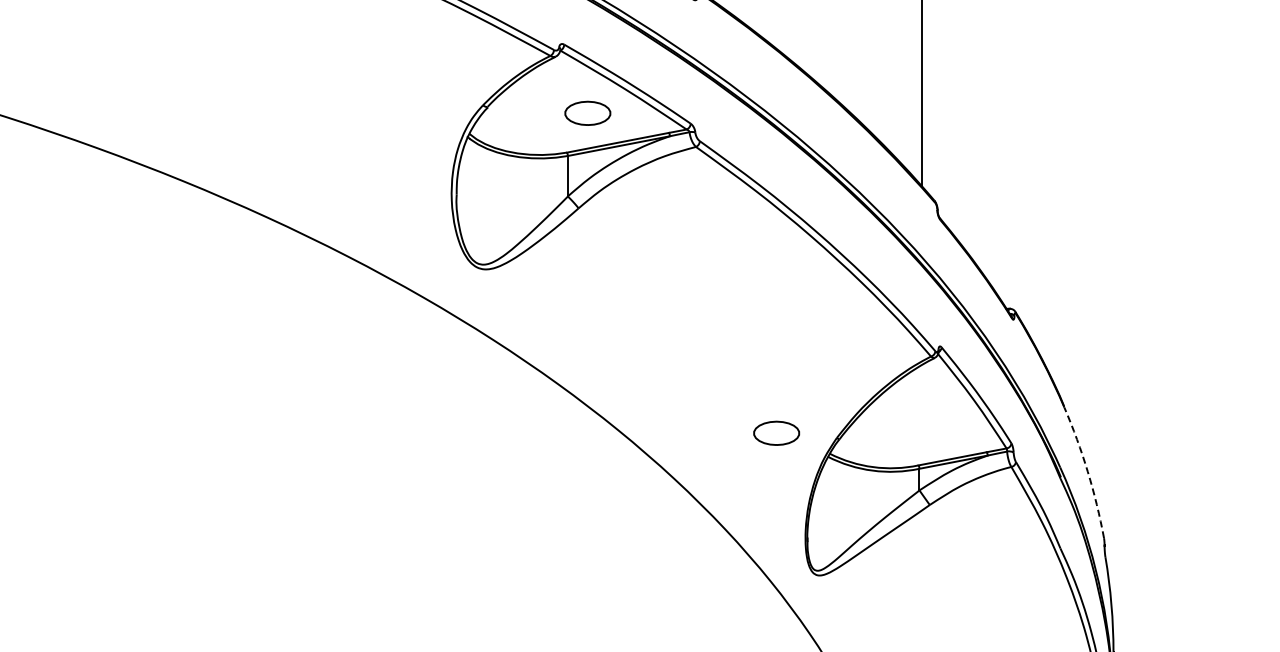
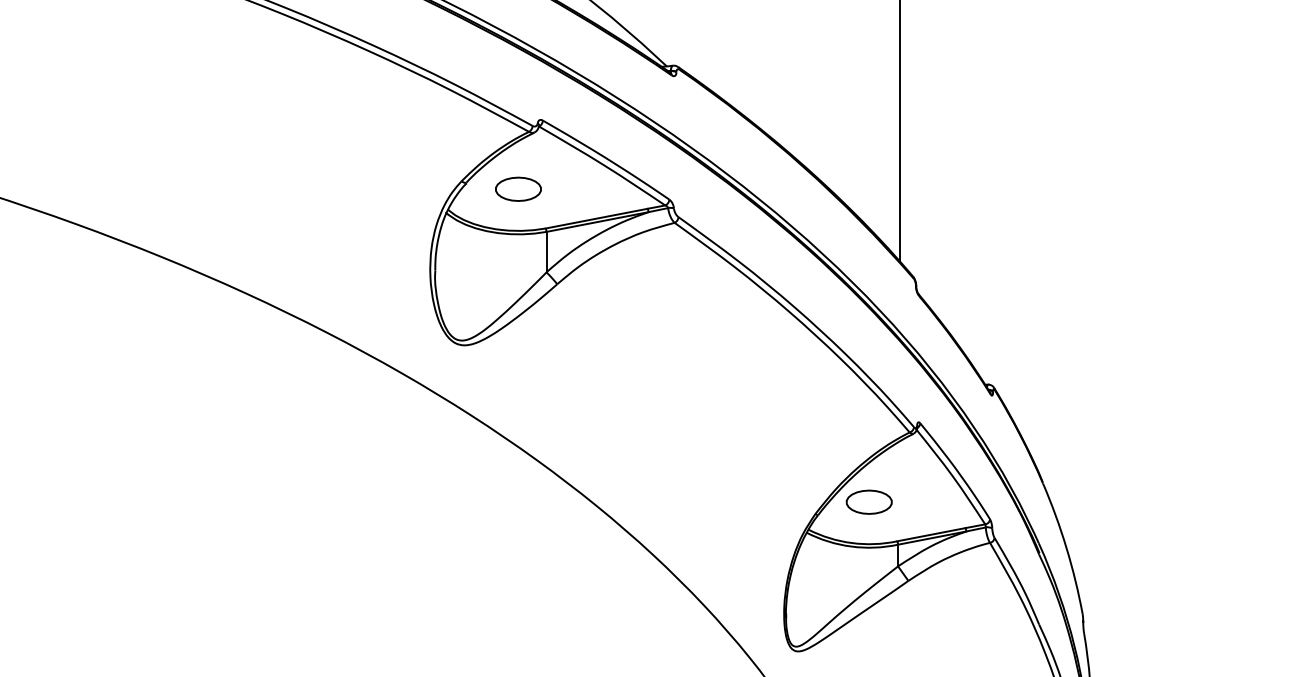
part: (587, 112) -> (518, 188), moved
part: (775, 432) -> (868, 501), moved
arc: (1087, 471) -> (1066, 547), dashed -> solid

